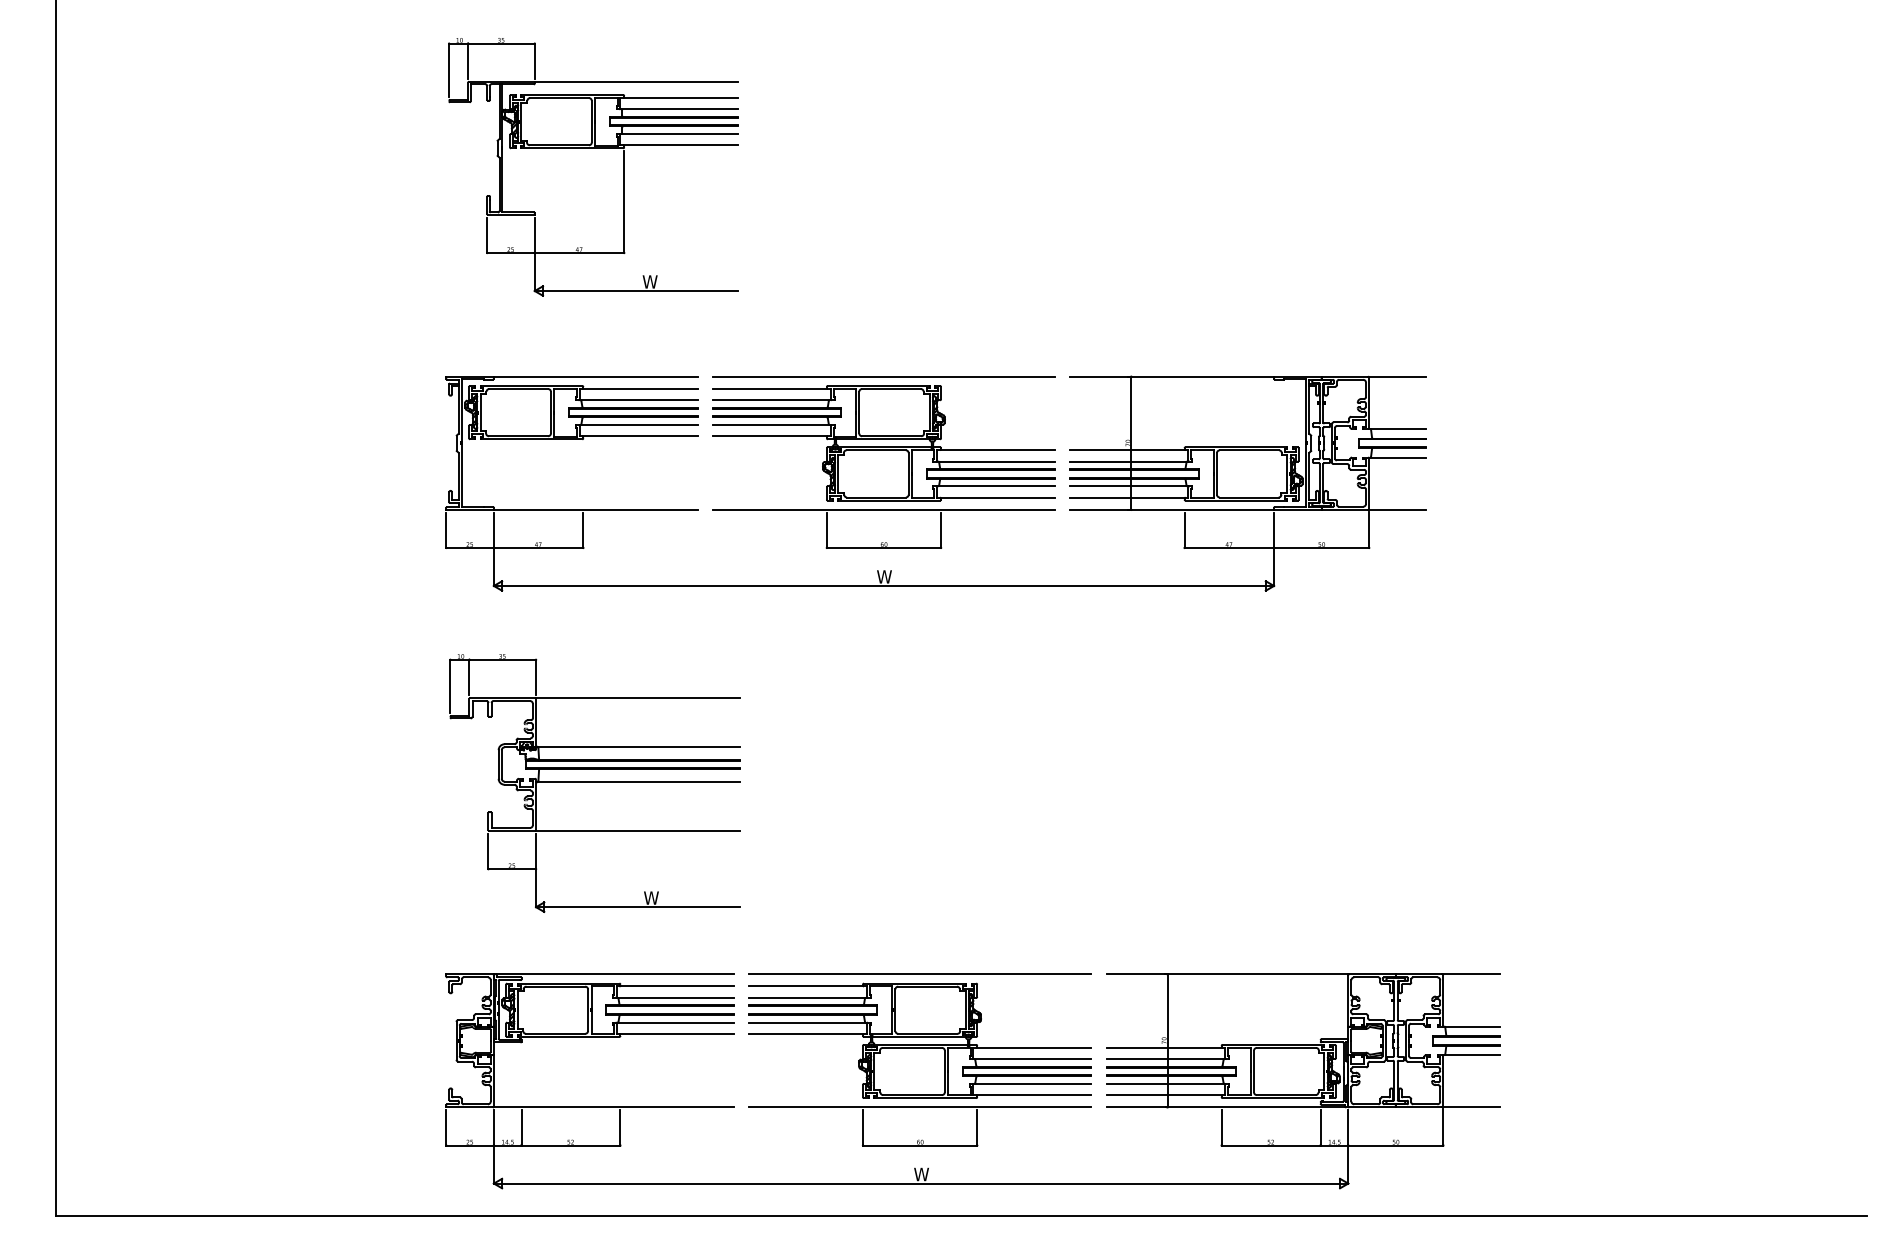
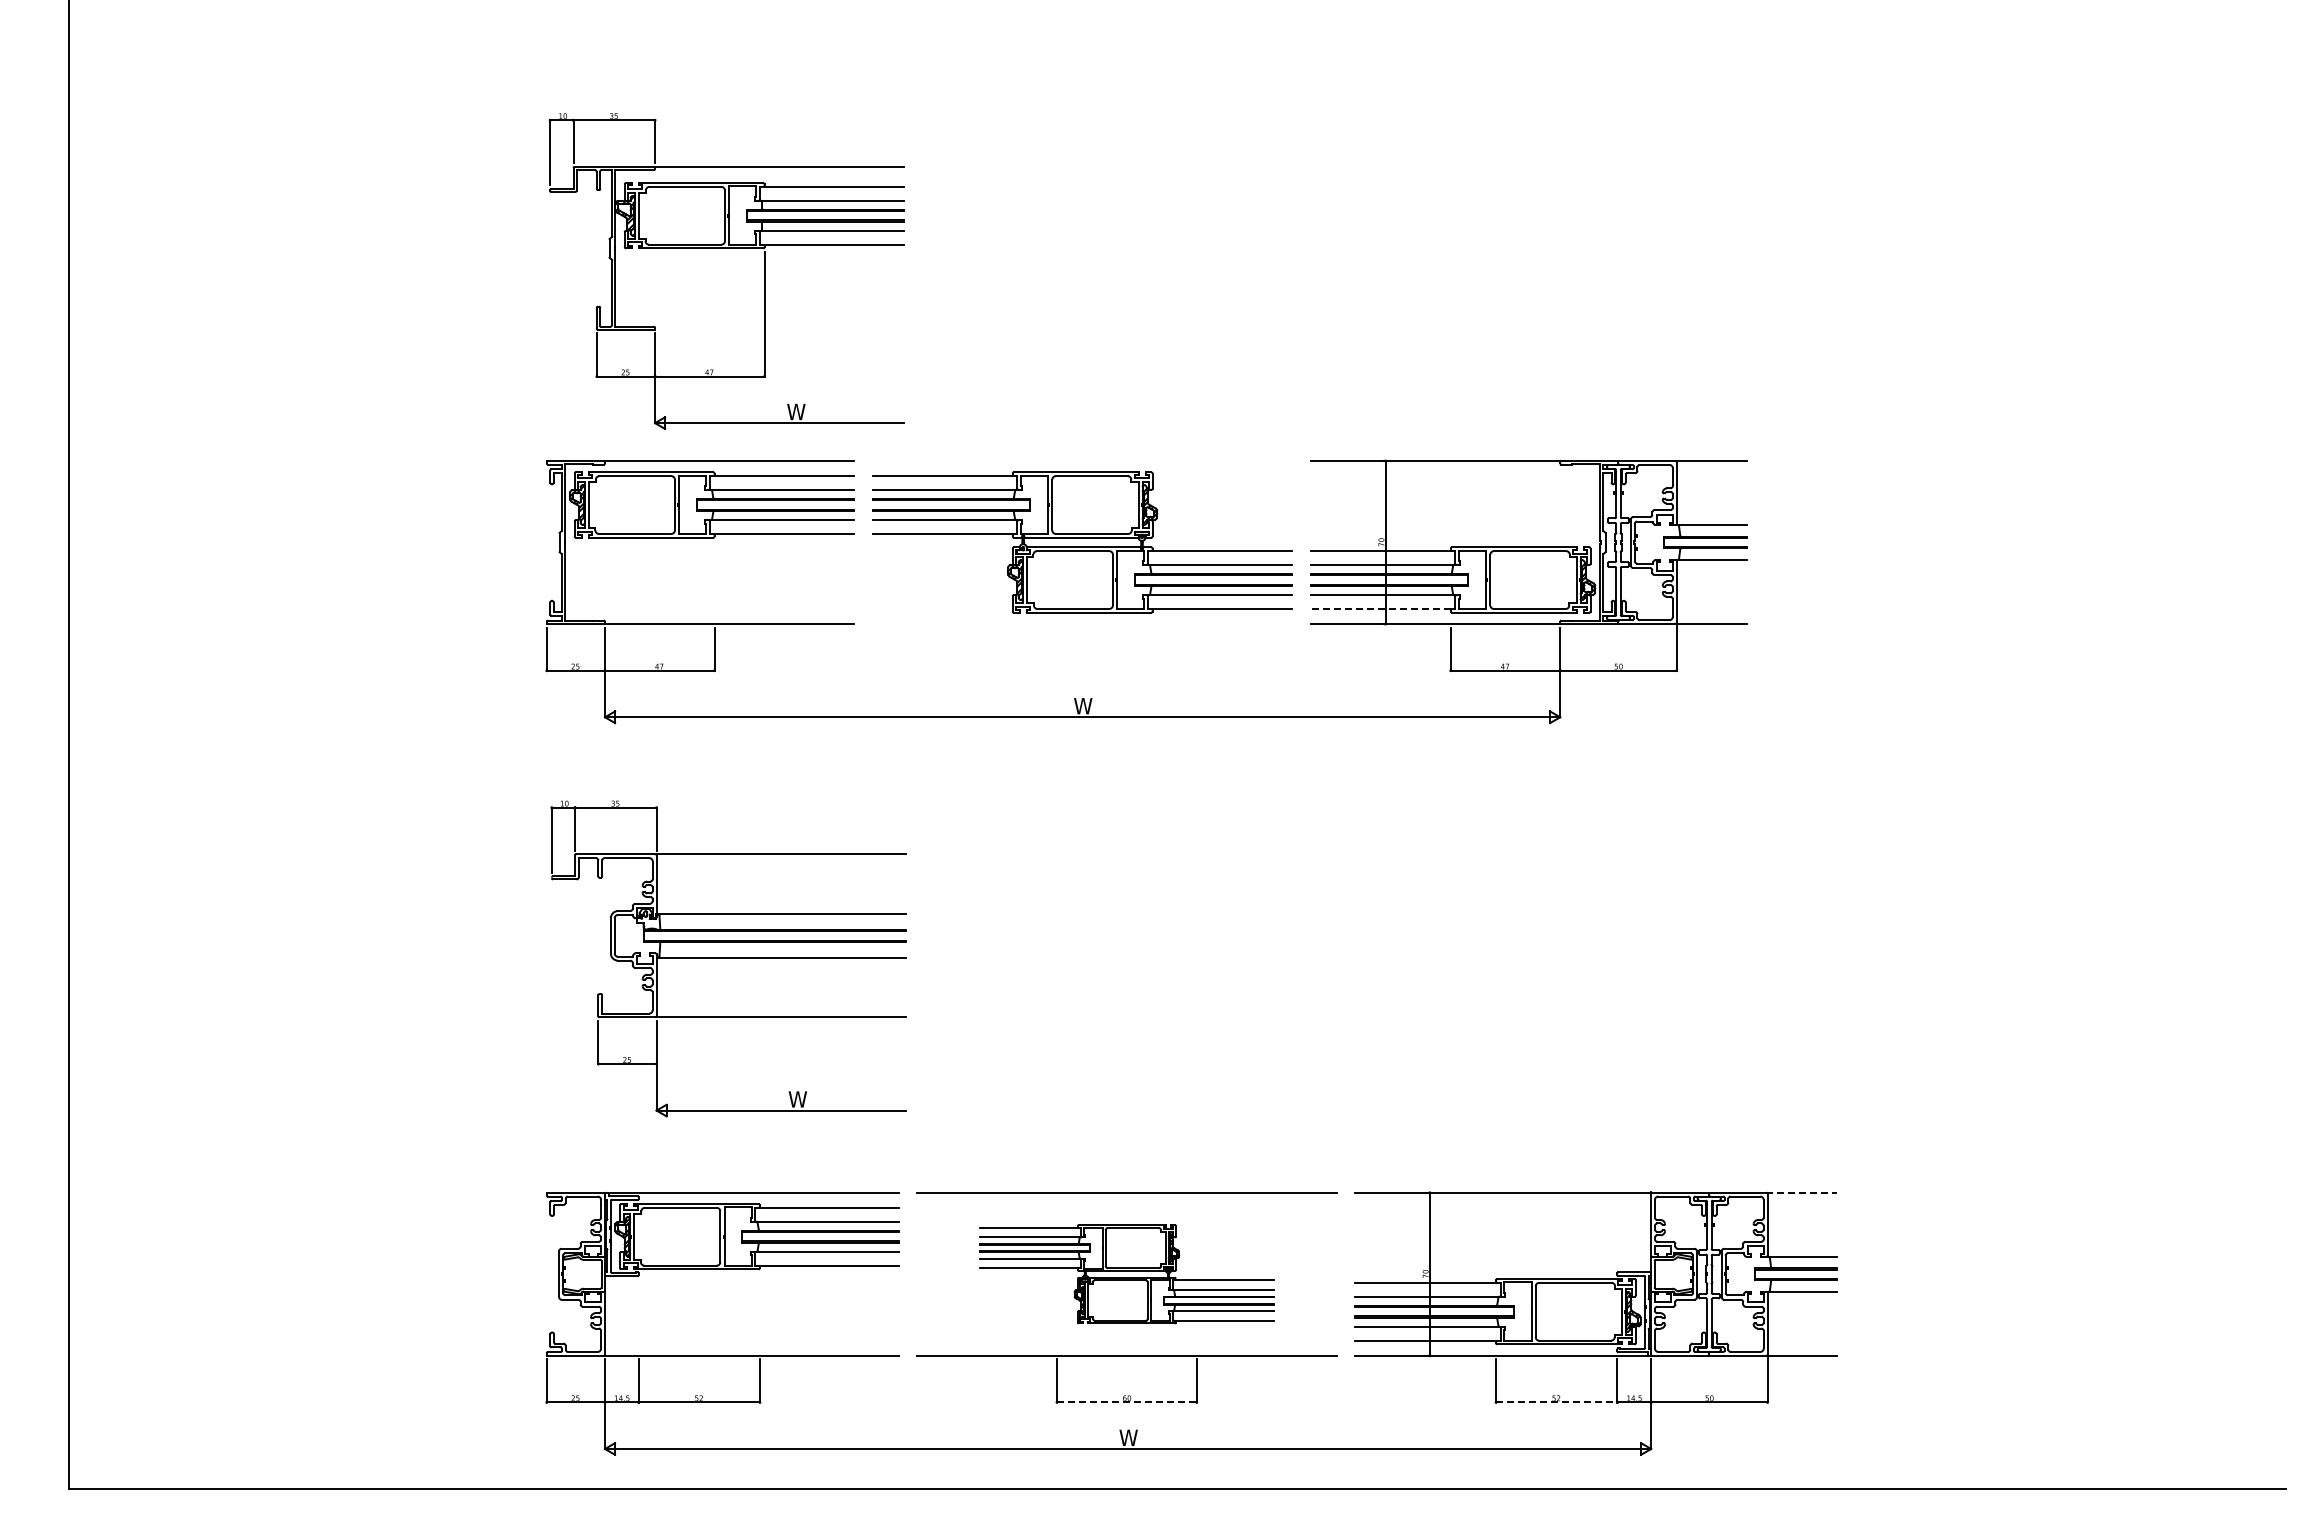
part: (593, 148) -> (726, 248), moved
line: (883, 377) -> (1082, 461), removed
line: (1127, 497) -> (1380, 609), solid -> dashed
part: (883, 542) -> (1081, 663), removed
line: (1471, 974) -> (1801, 1192), solid -> dashed
part: (919, 1041) -> (1126, 1274), size x0.7
line: (919, 1145) -> (1126, 1402), solid -> dashed
line: (1270, 1145) -> (1556, 1402), solid -> dashed

